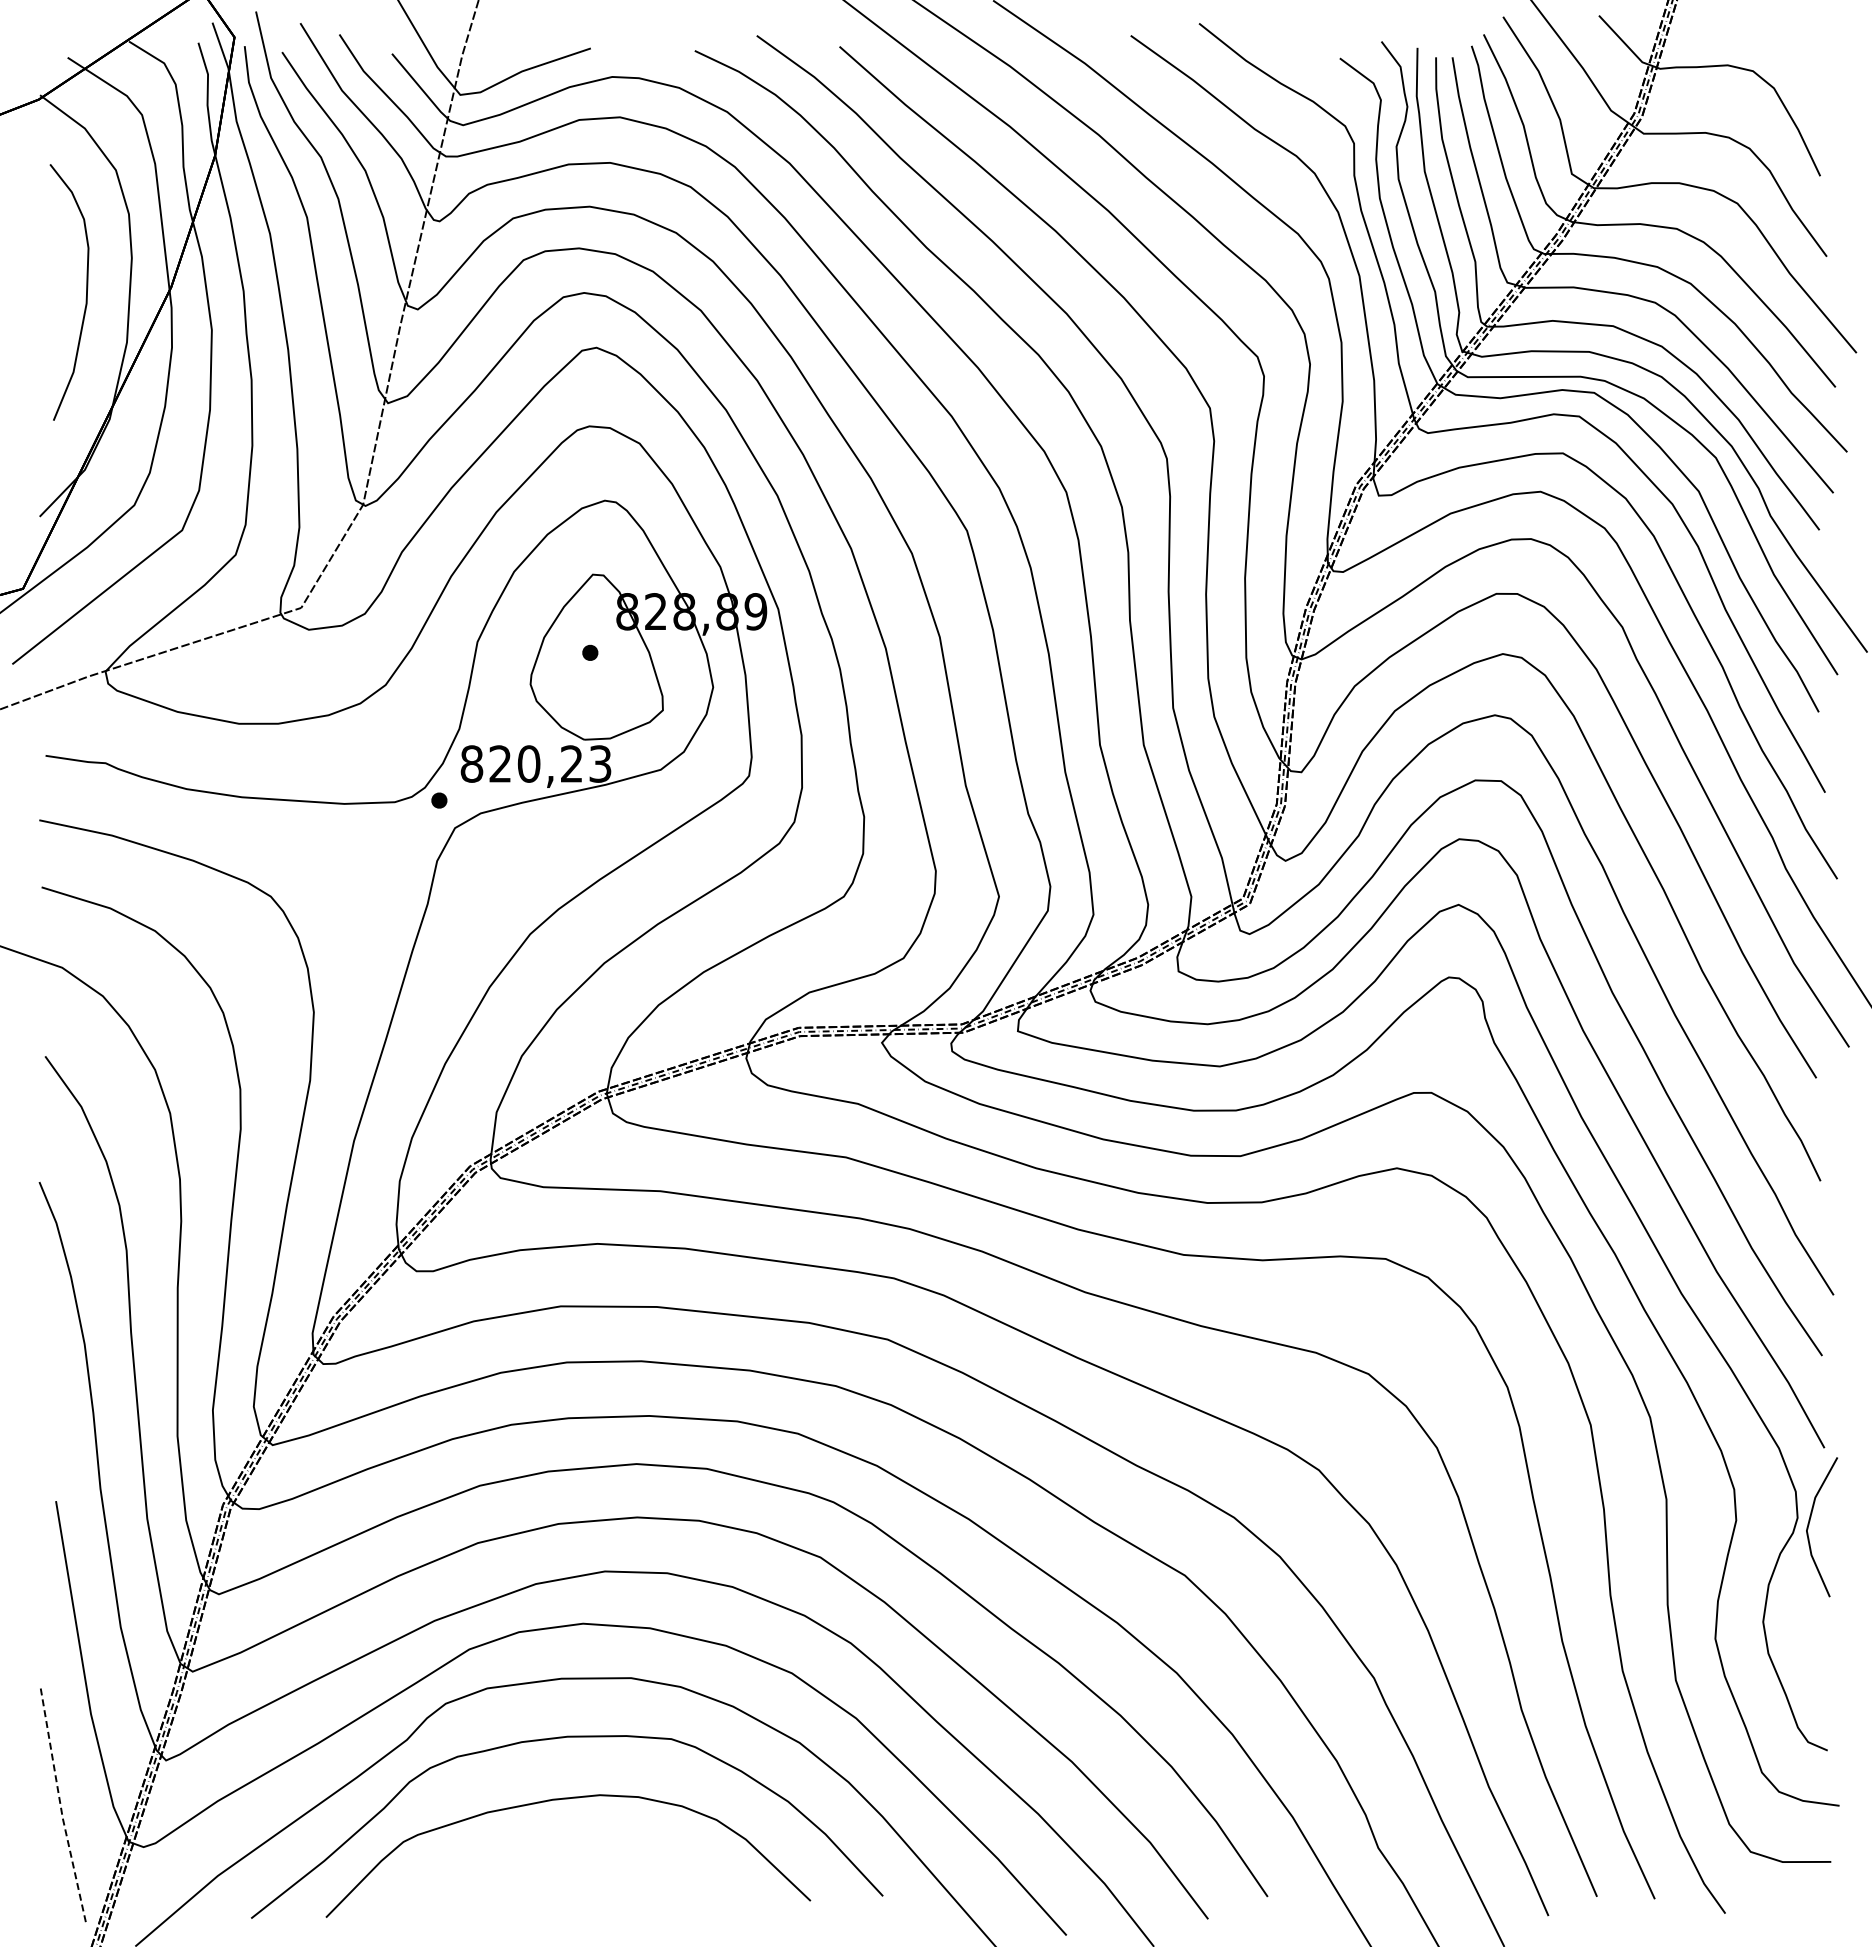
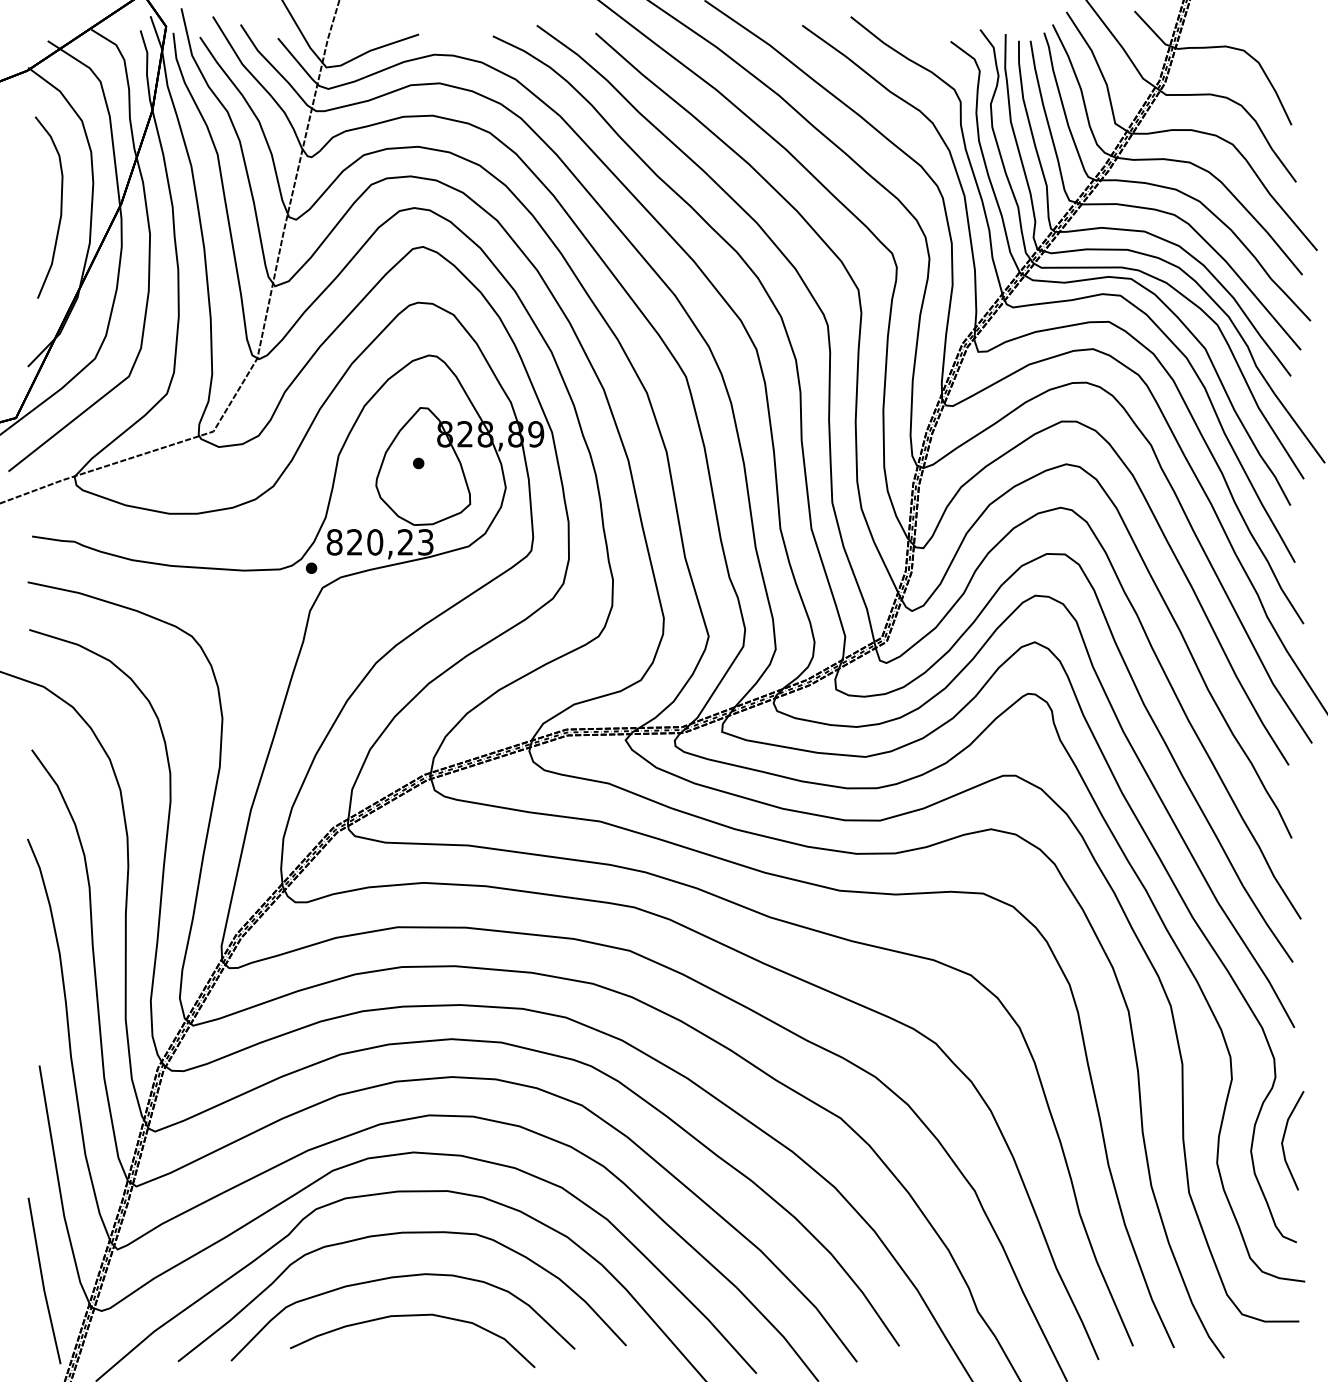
line: (1809, 1525) -> (1283, 1139), moved
line: (60, 1805) -> (42, 1281), dashed -> solid
curve: (581, 1854) -> (412, 1316), added

